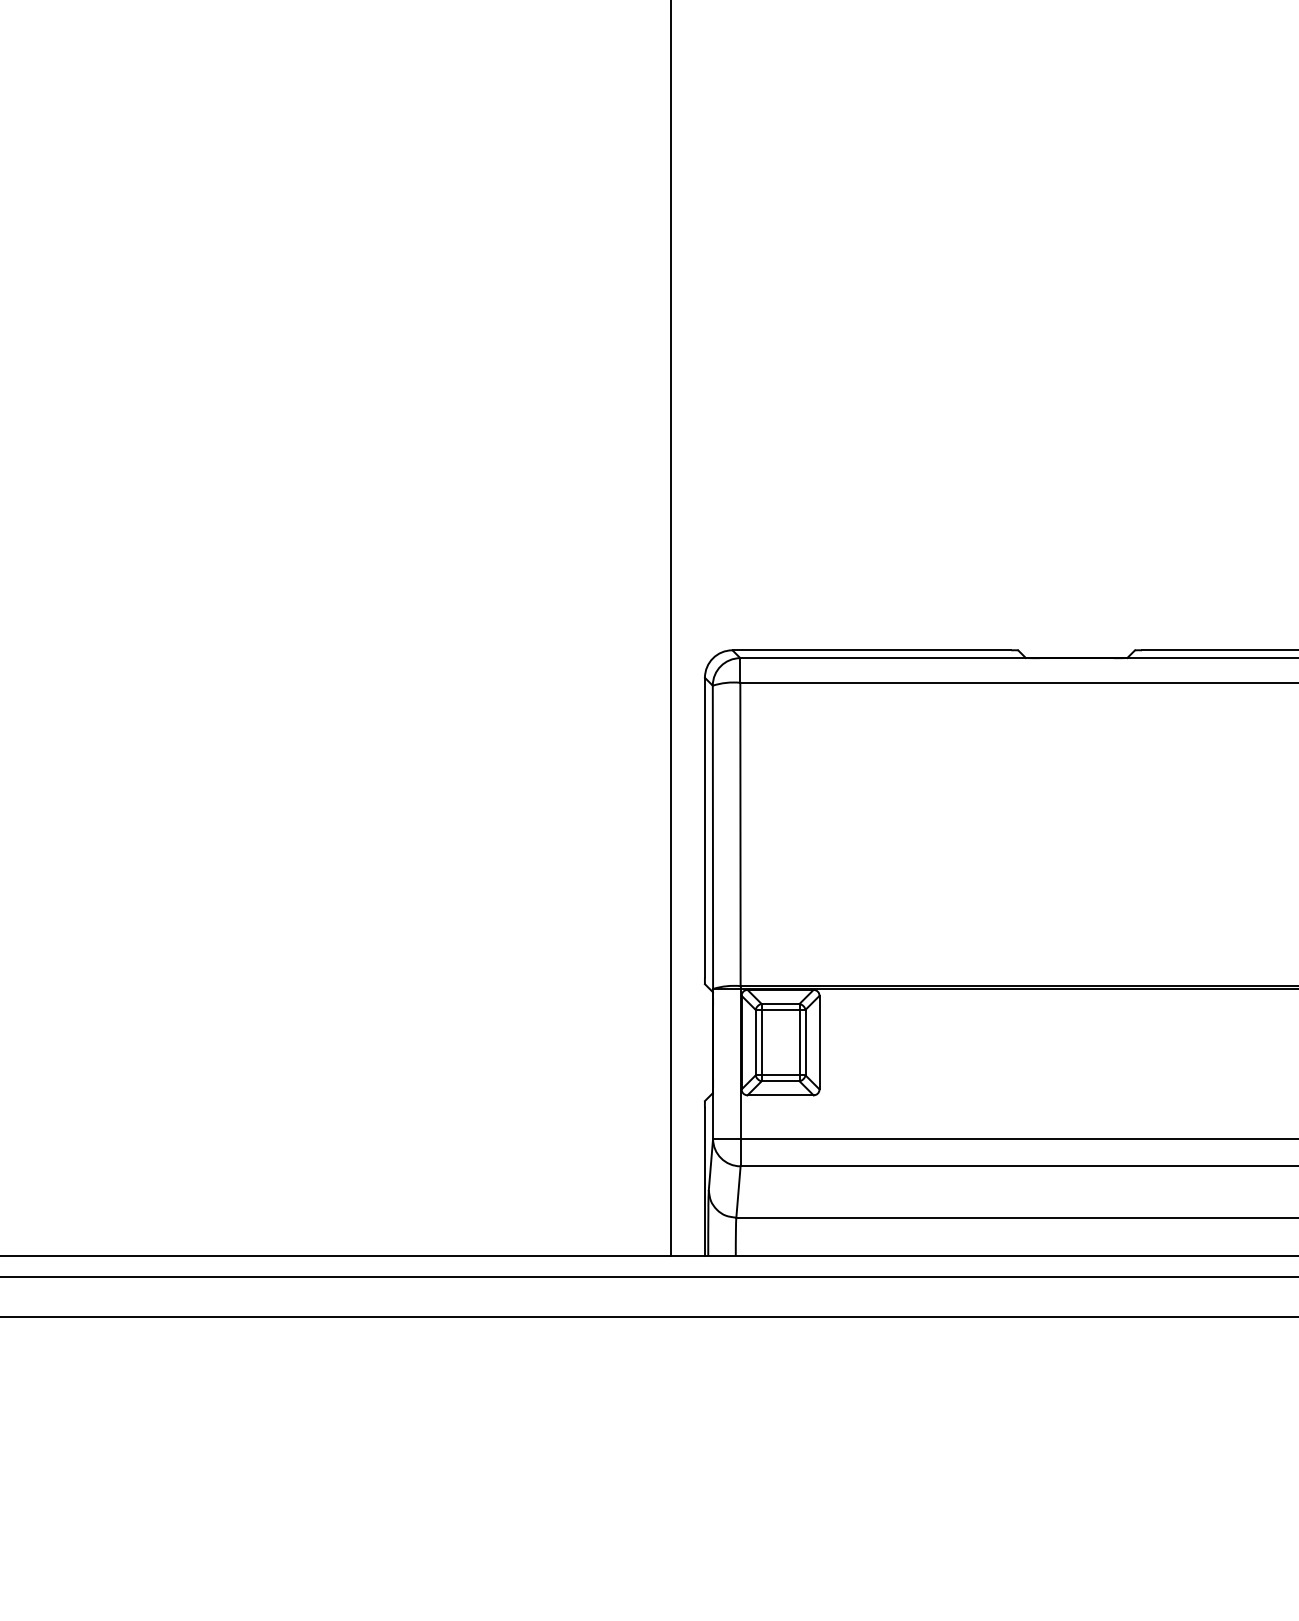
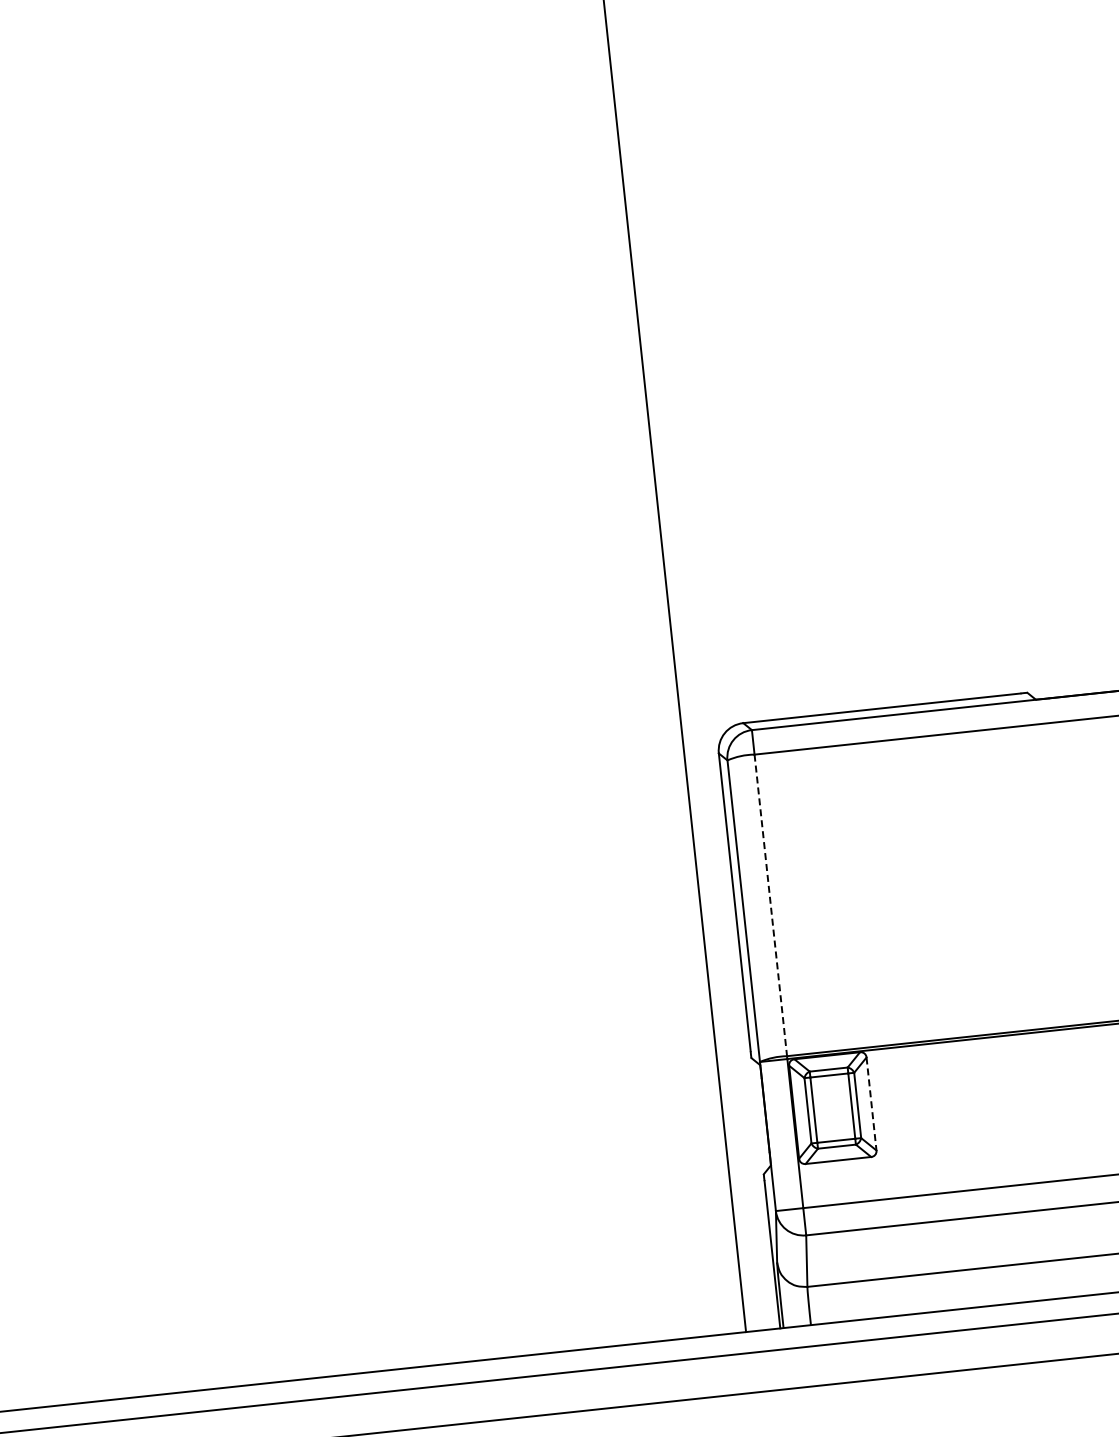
line: (740, 834) -> (770, 905), solid -> dashed
line: (819, 1042) -> (871, 1103), solid -> dashed

